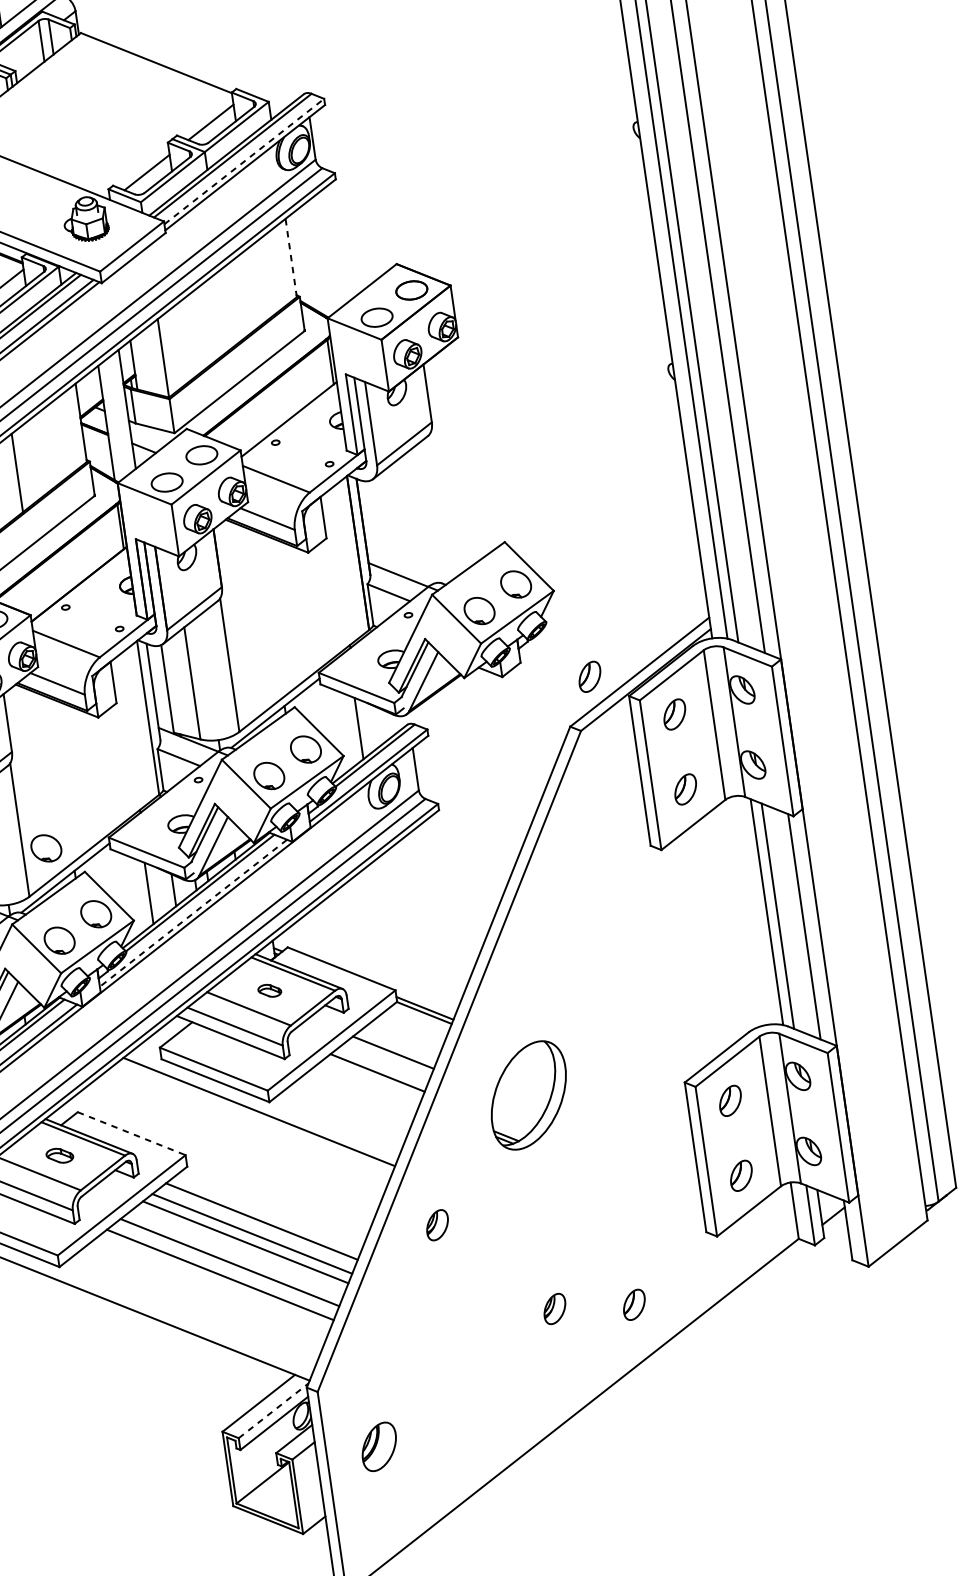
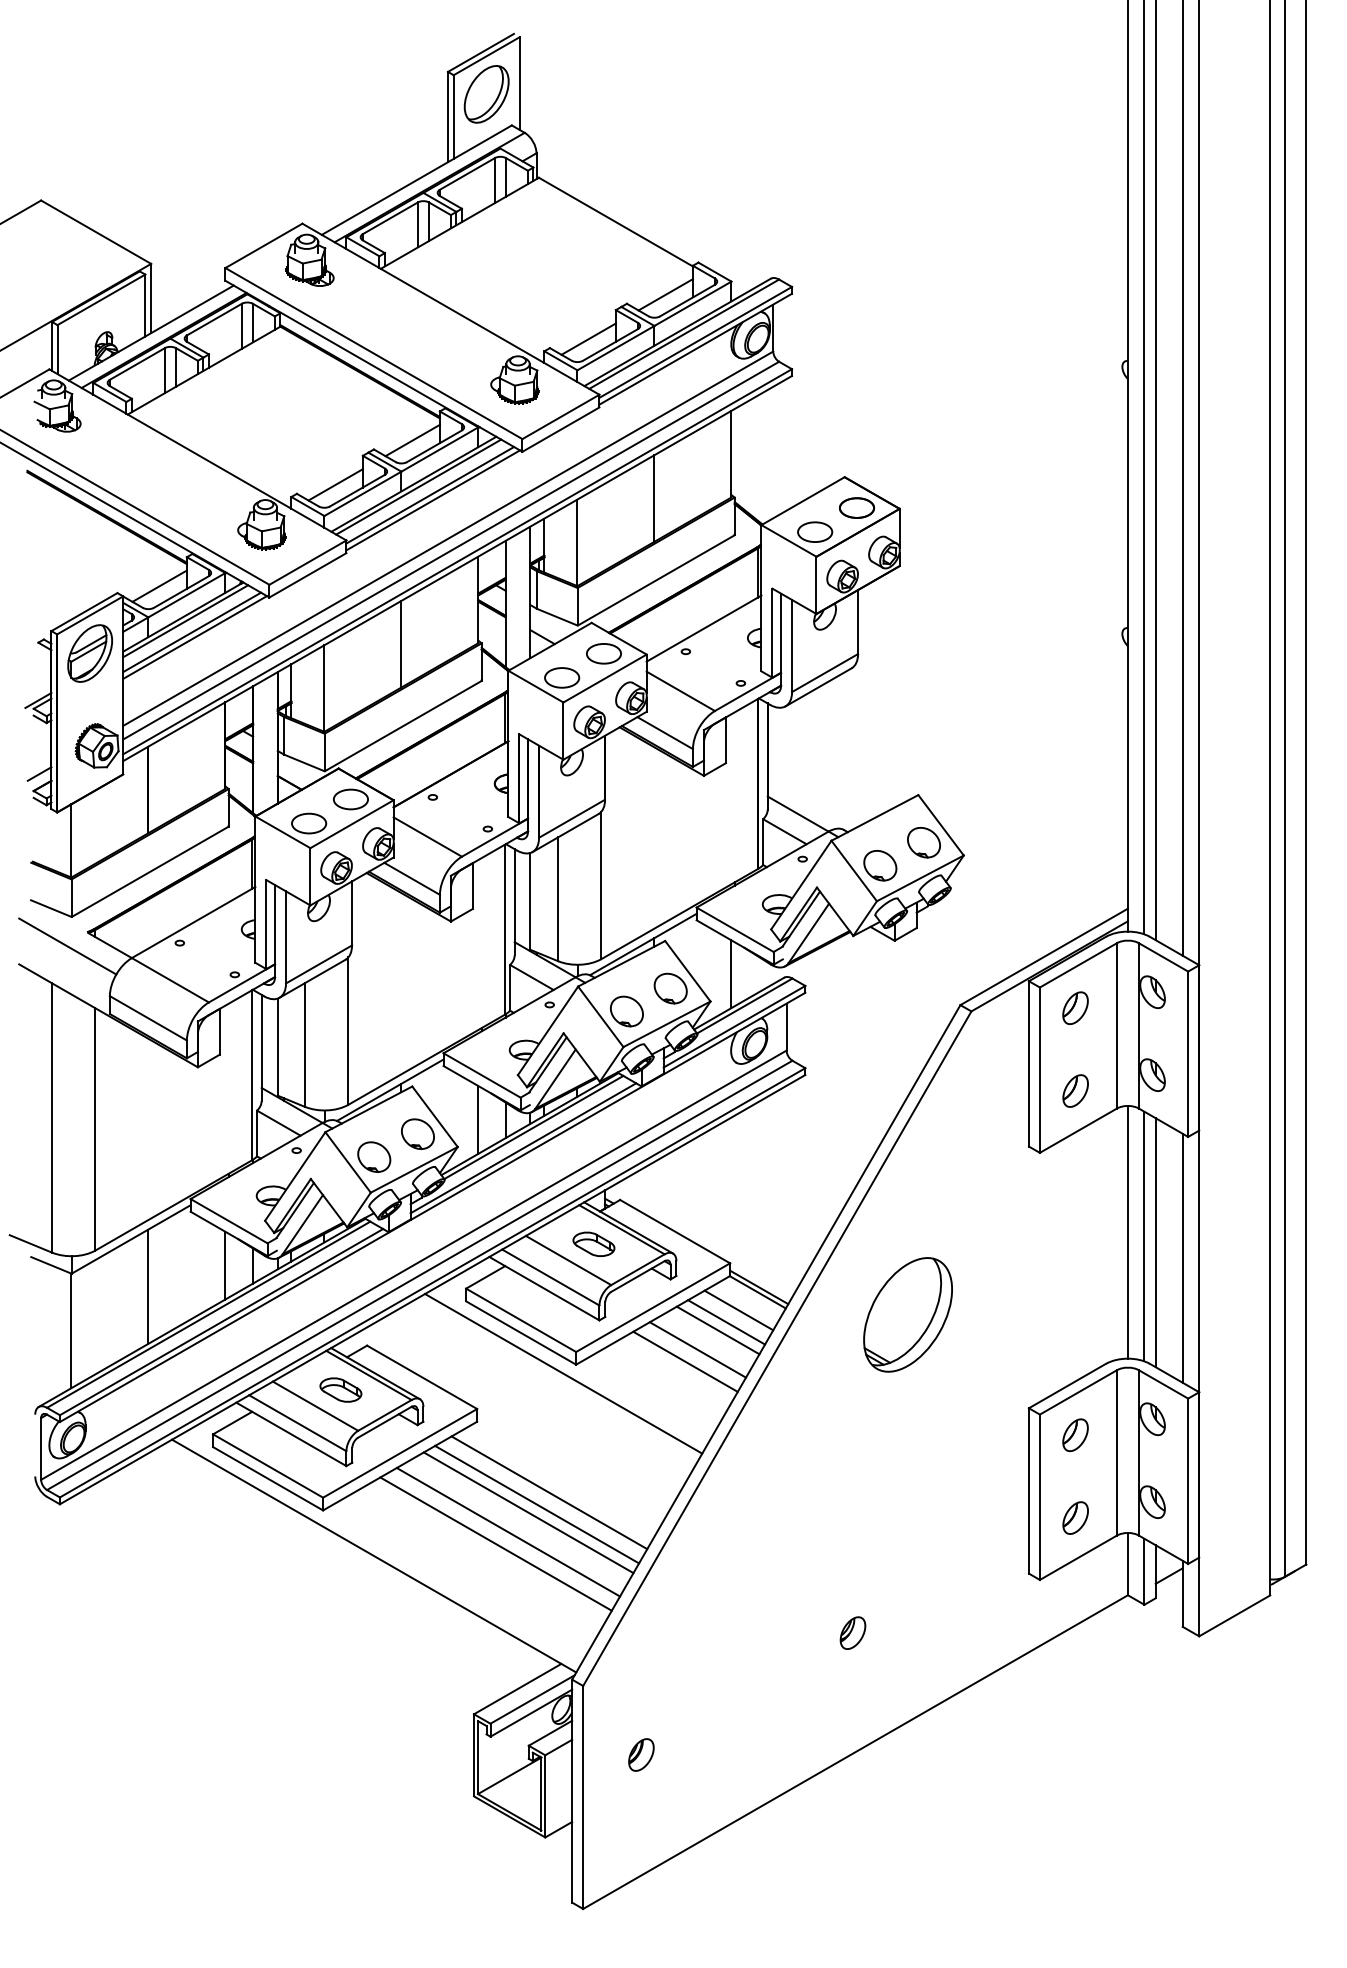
line: (245, 161) -> (696, 342), dashed -> solid
line: (291, 257) -> (731, 453), dashed -> solid
line: (227, 308) -> (654, 498), added
part: (589, 676) -> (989, 953), removed
part: (46, 847) -> (374, 1054), removed
line: (750, 909) -> (1127, 1231), added
line: (192, 913) -> (522, 1148), dashed -> solid
part: (269, 990) -> (593, 1243), size x1.67
line: (409, 1031) -> (738, 1310), added
line: (399, 1044) -> (726, 1322), added
line: (367, 1085) -> (685, 1361), added
part: (528, 1095) -> (907, 1314), moved
line: (132, 1133) -> (422, 1377), dashed -> solid
part: (59, 1155) -> (340, 1389), size x1.43
part: (437, 1224) -> (738, 1523), removed
part: (634, 1304) -> (939, 1640), removed
line: (273, 1410) -> (532, 1699), dashed -> solid
part: (379, 1446) -> (641, 1754), size x0.62

